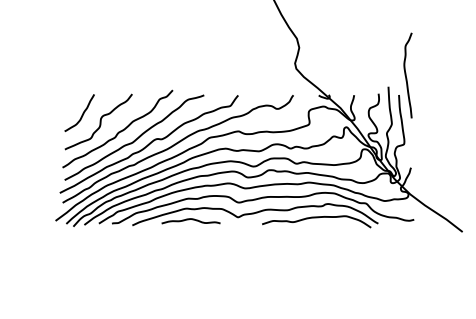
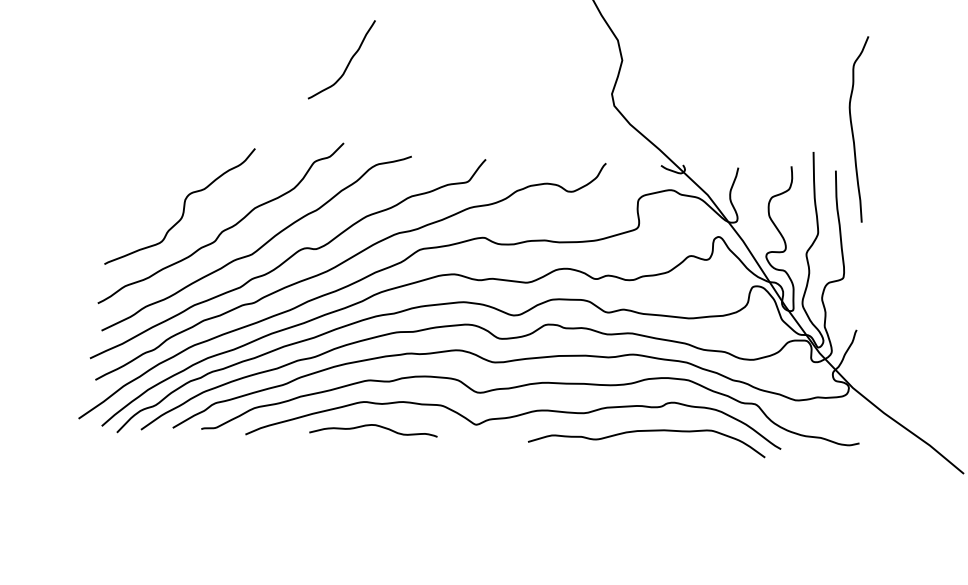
curve: (82, 113) -> (348, 61), moved

